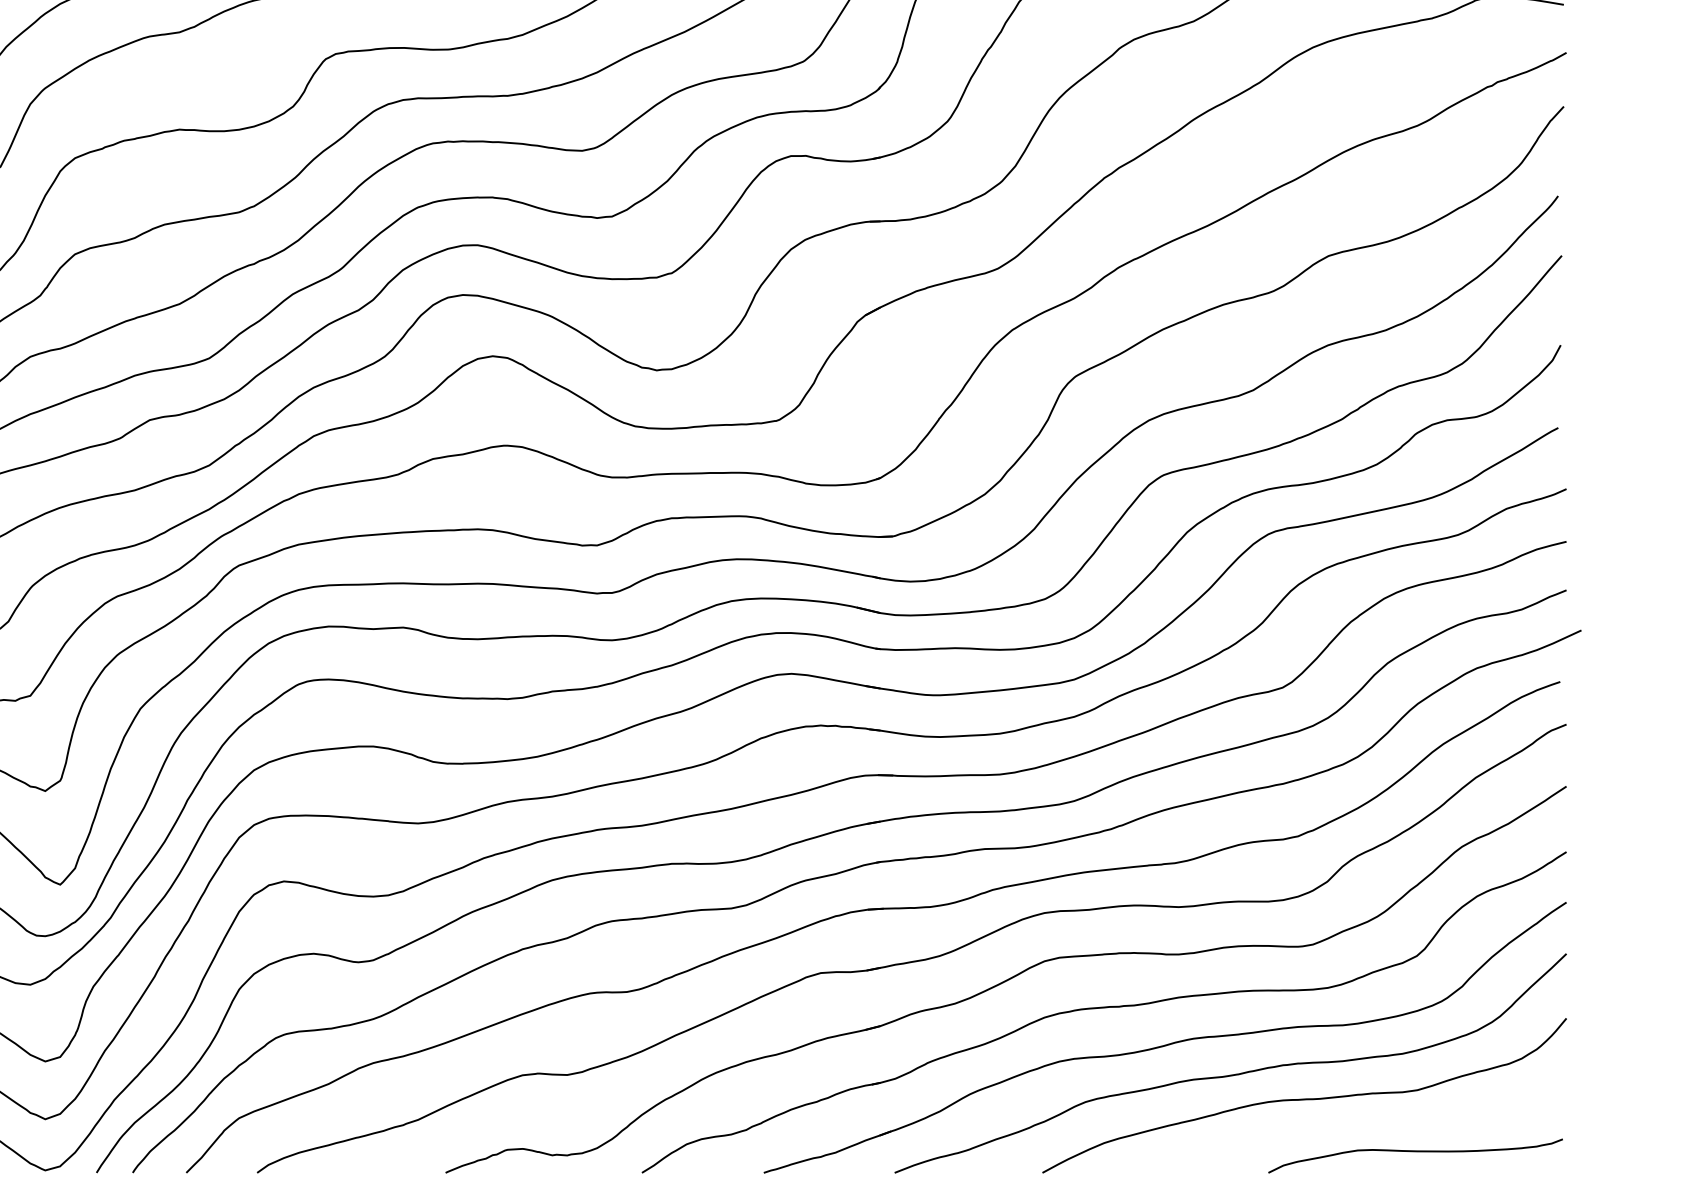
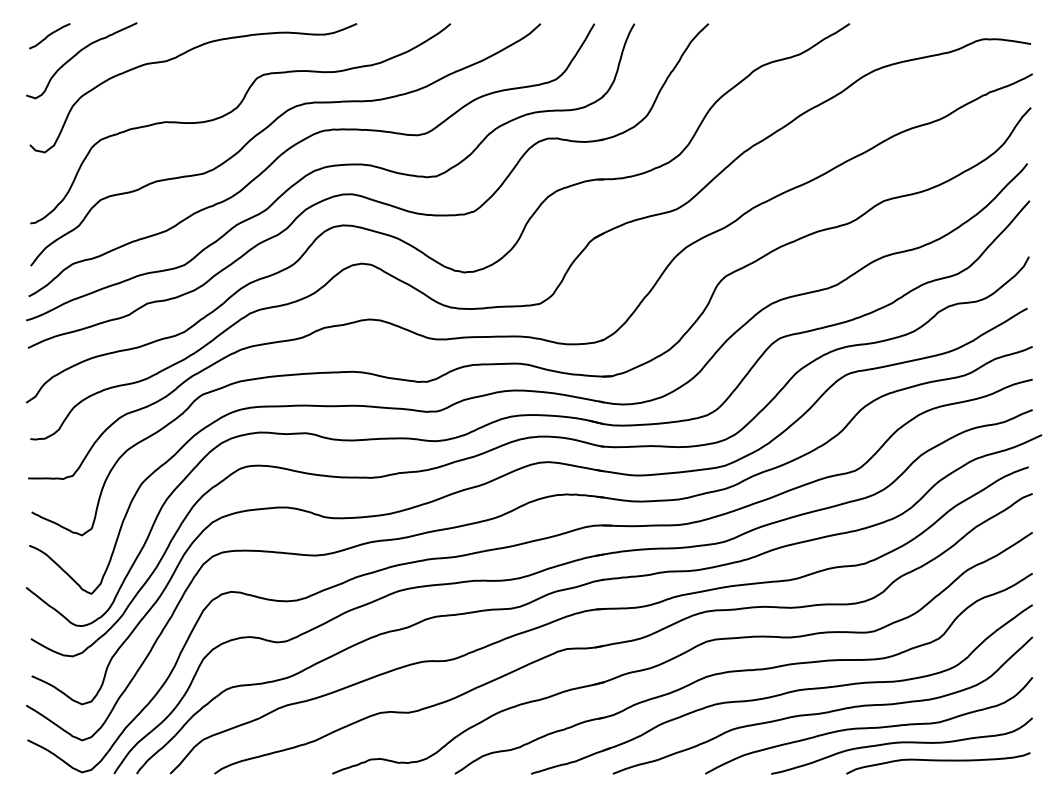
curve: (1356, 1124) -> (901, 743), added

